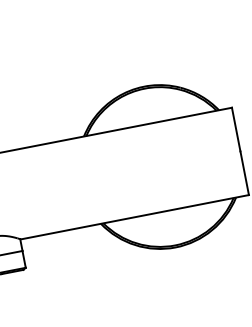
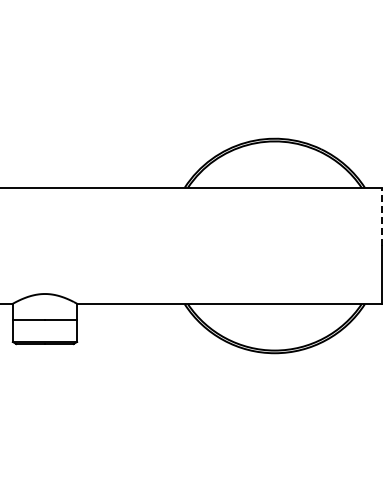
line: (236, 129) -> (382, 216), solid -> dashed

